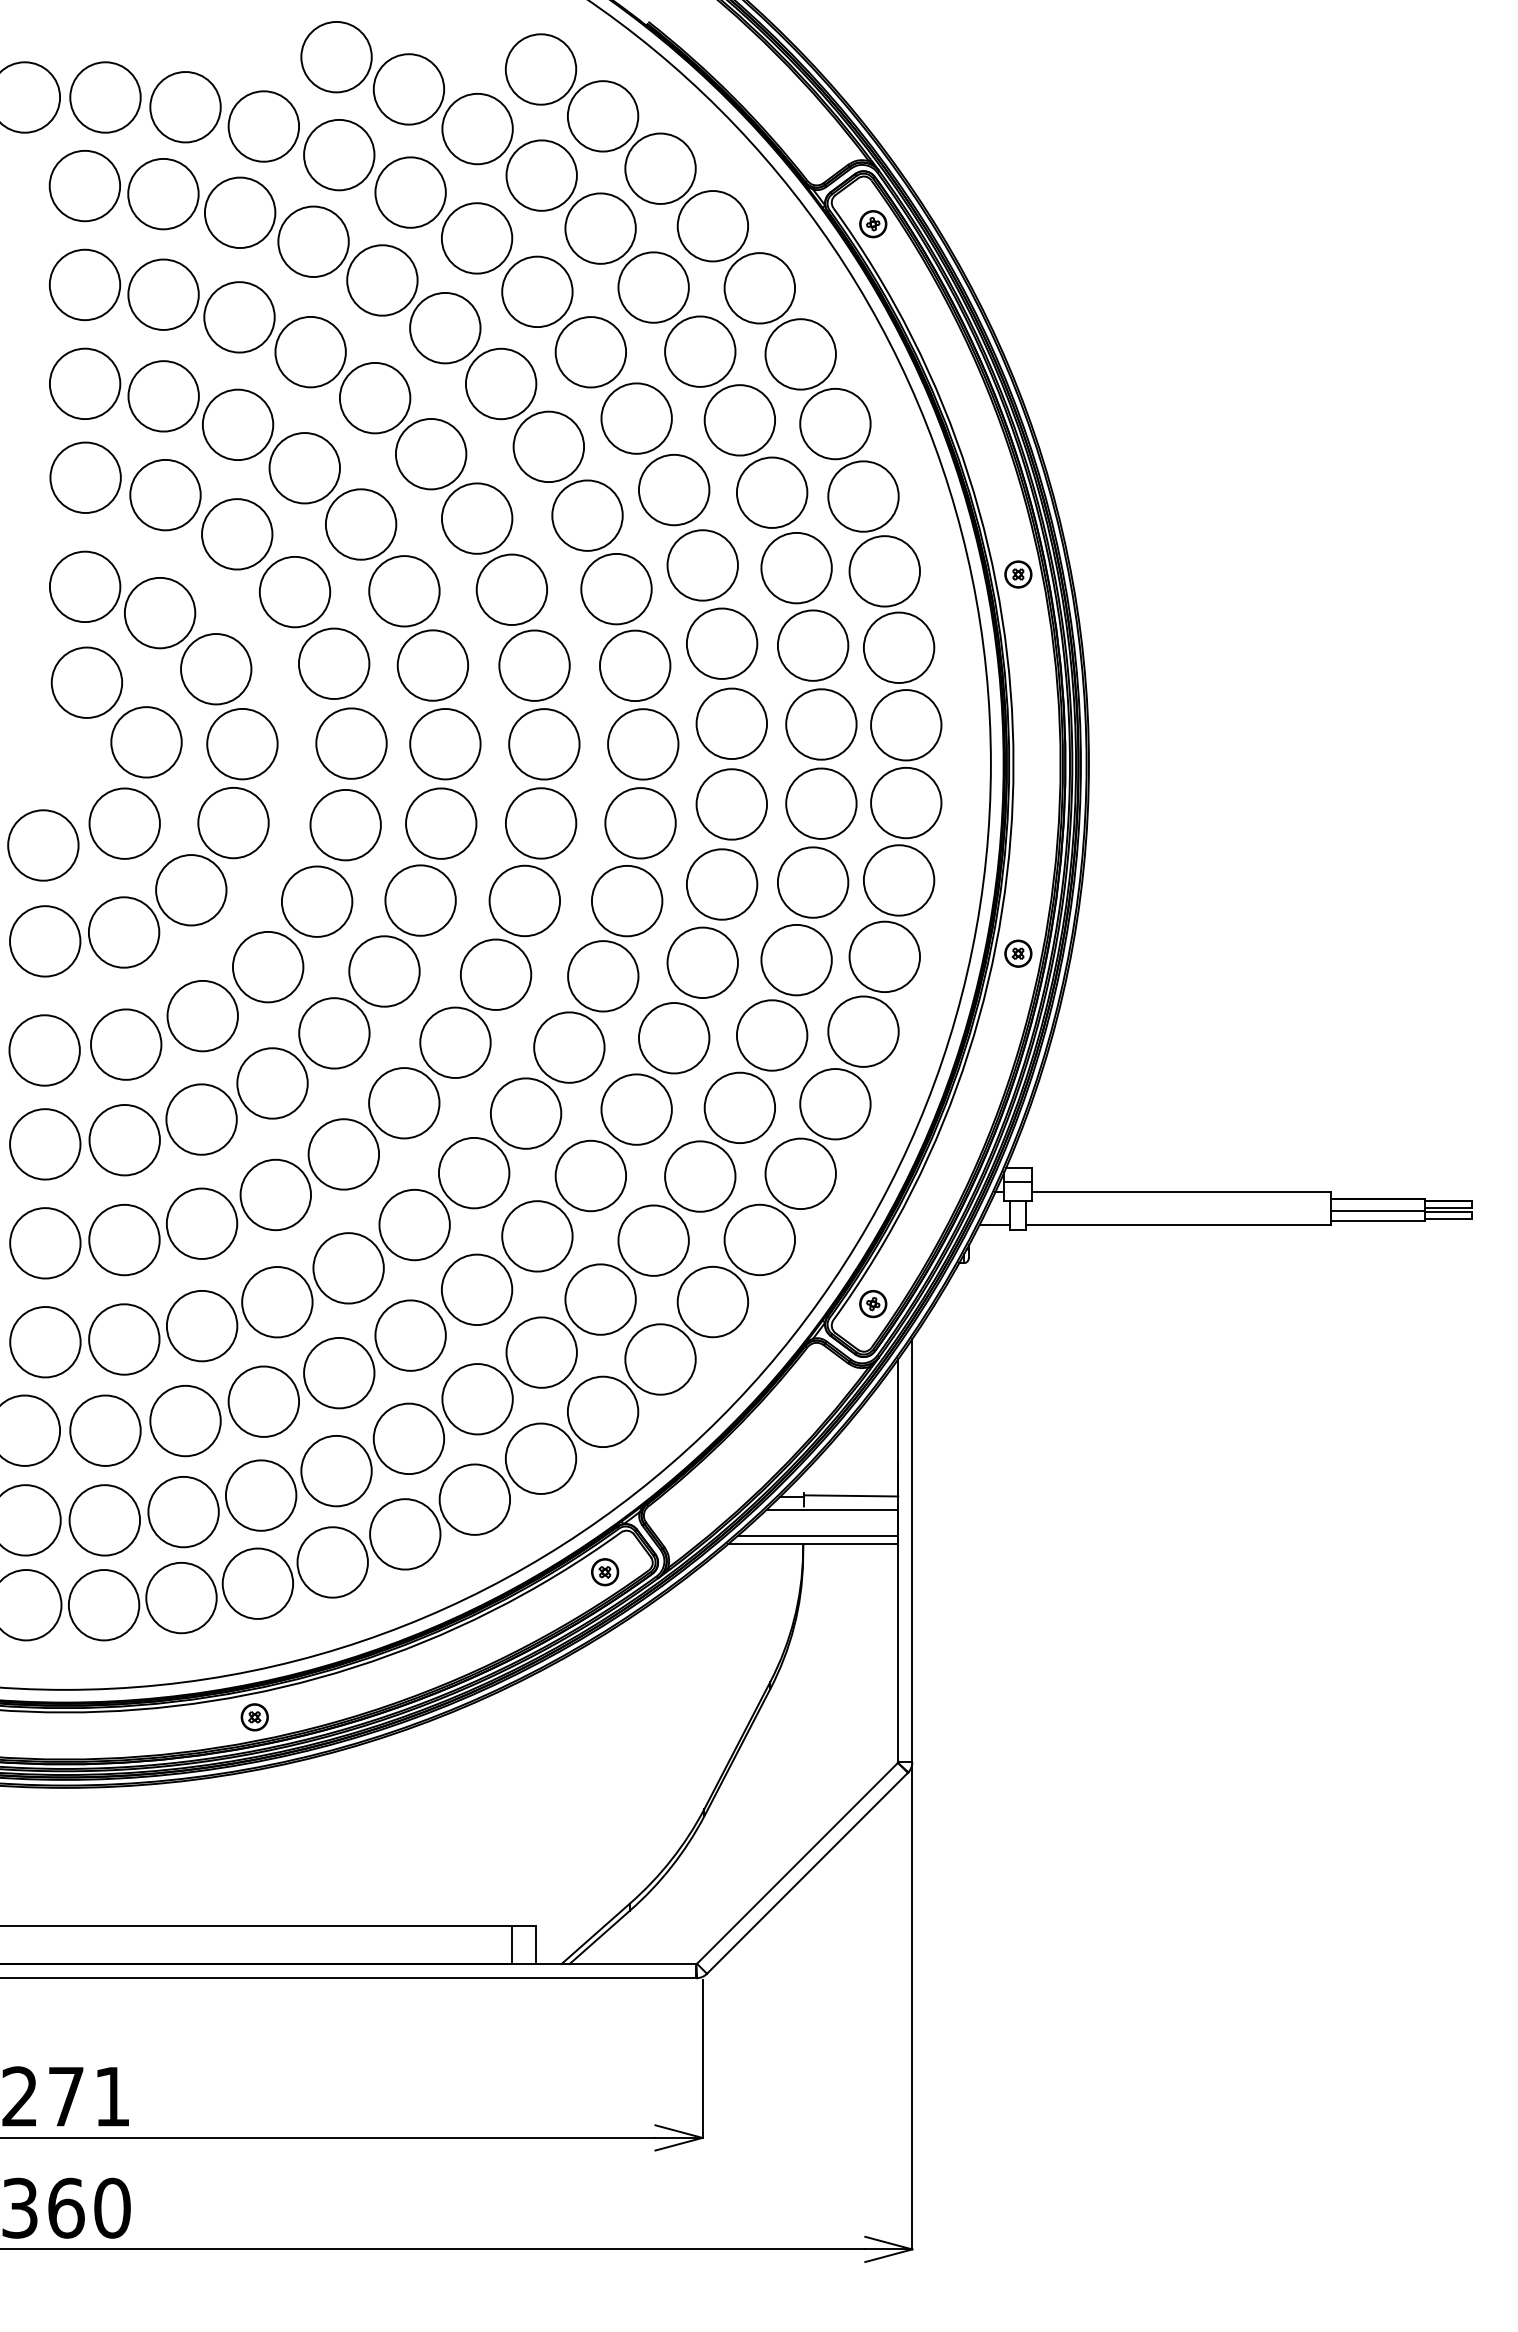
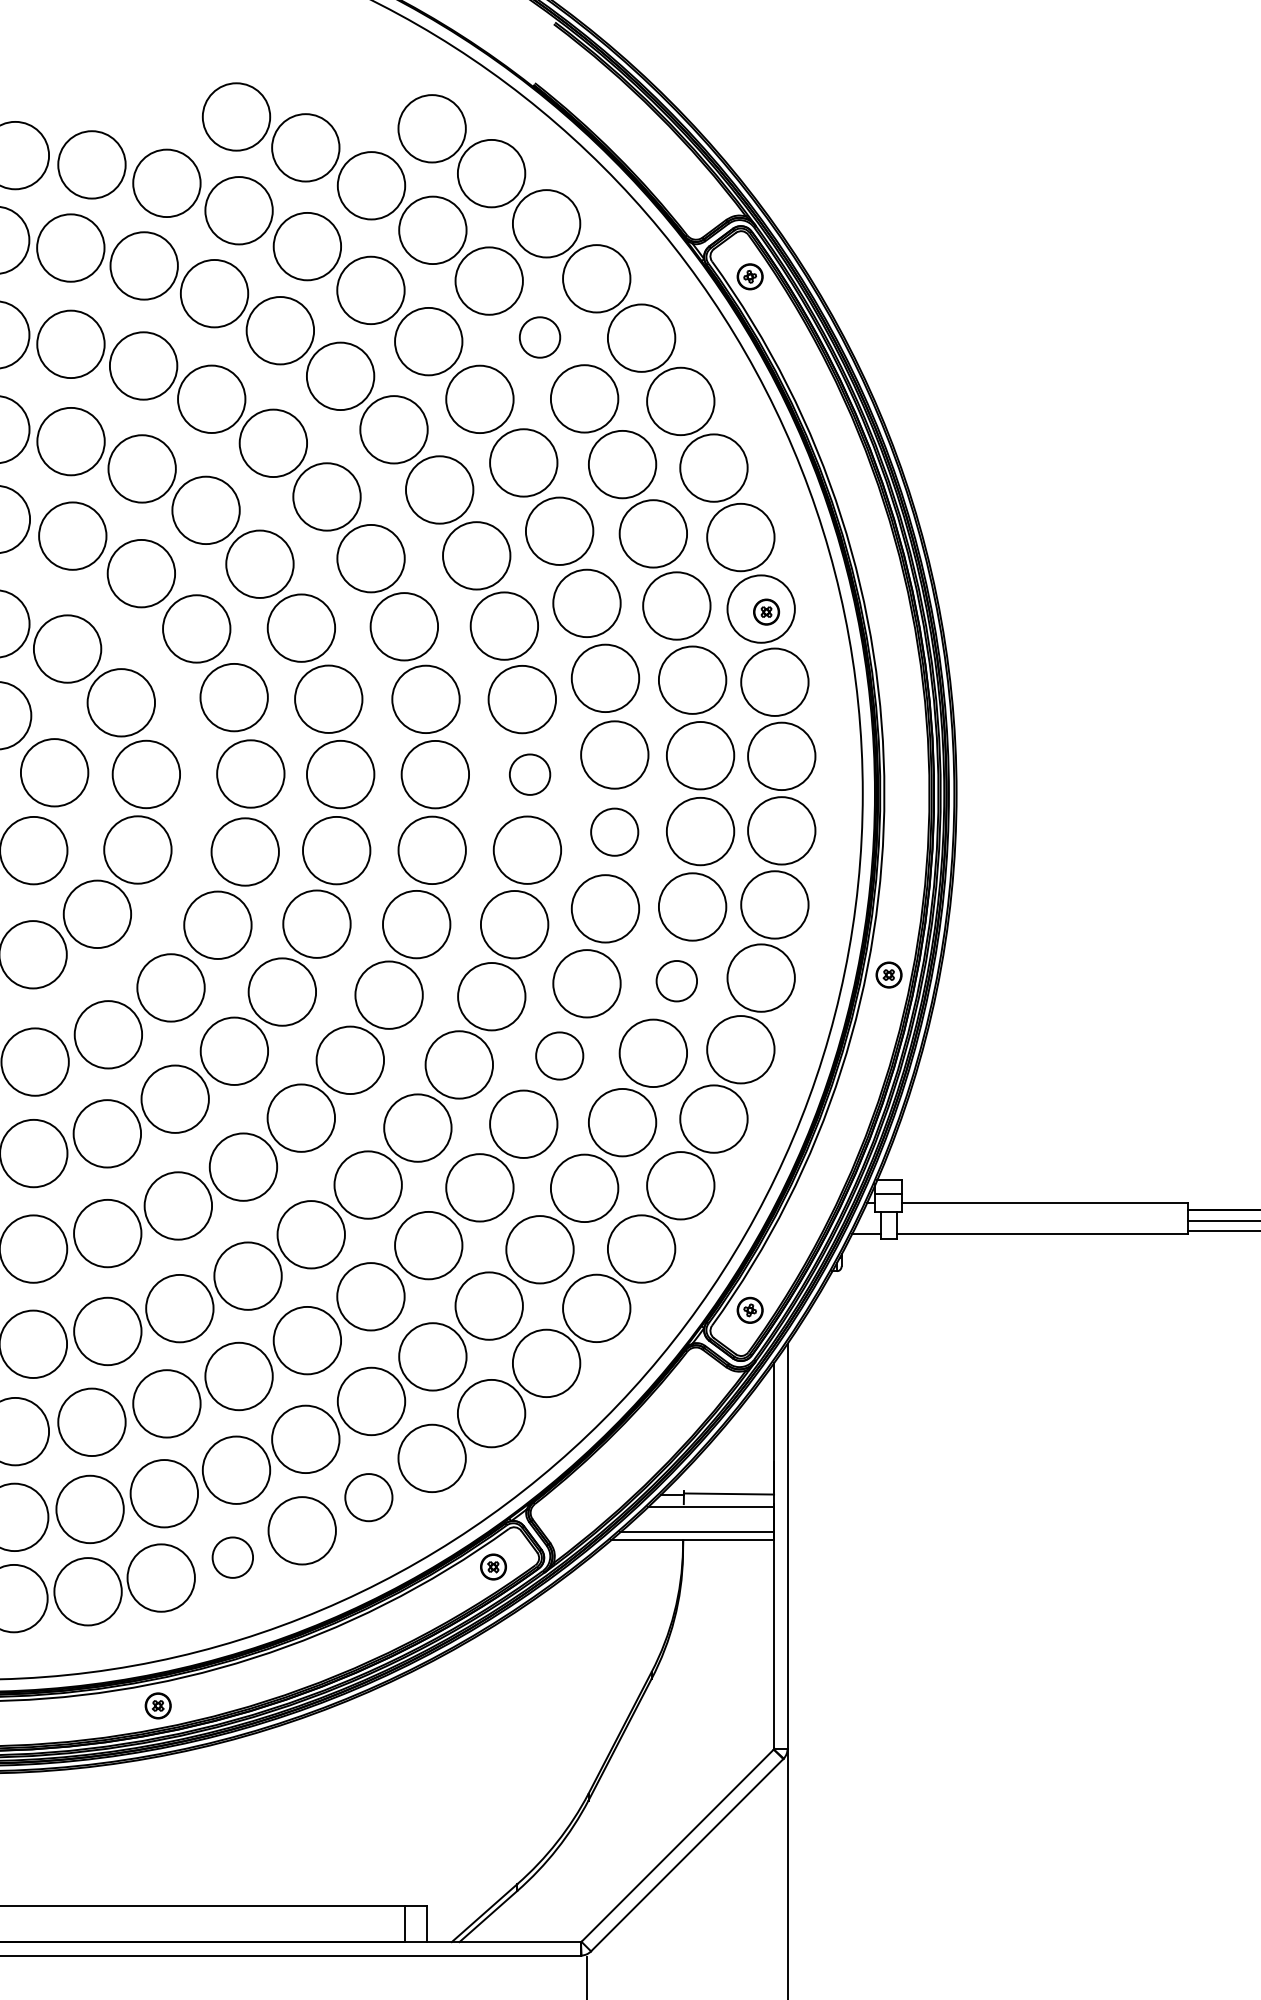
circle: (653, 287) -> (539, 337), size x0.6
part: (1018, 574) -> (766, 612), moved
circle: (643, 744) -> (530, 774), size x0.6
circle: (731, 804) -> (614, 832), size x0.7
circle: (796, 959) -> (676, 980), size x0.6
circle: (674, 1038) -> (559, 1056), size x0.7
circle: (474, 1499) -> (368, 1497), size x0.7
circle: (332, 1562) -> (232, 1557), size x0.6

